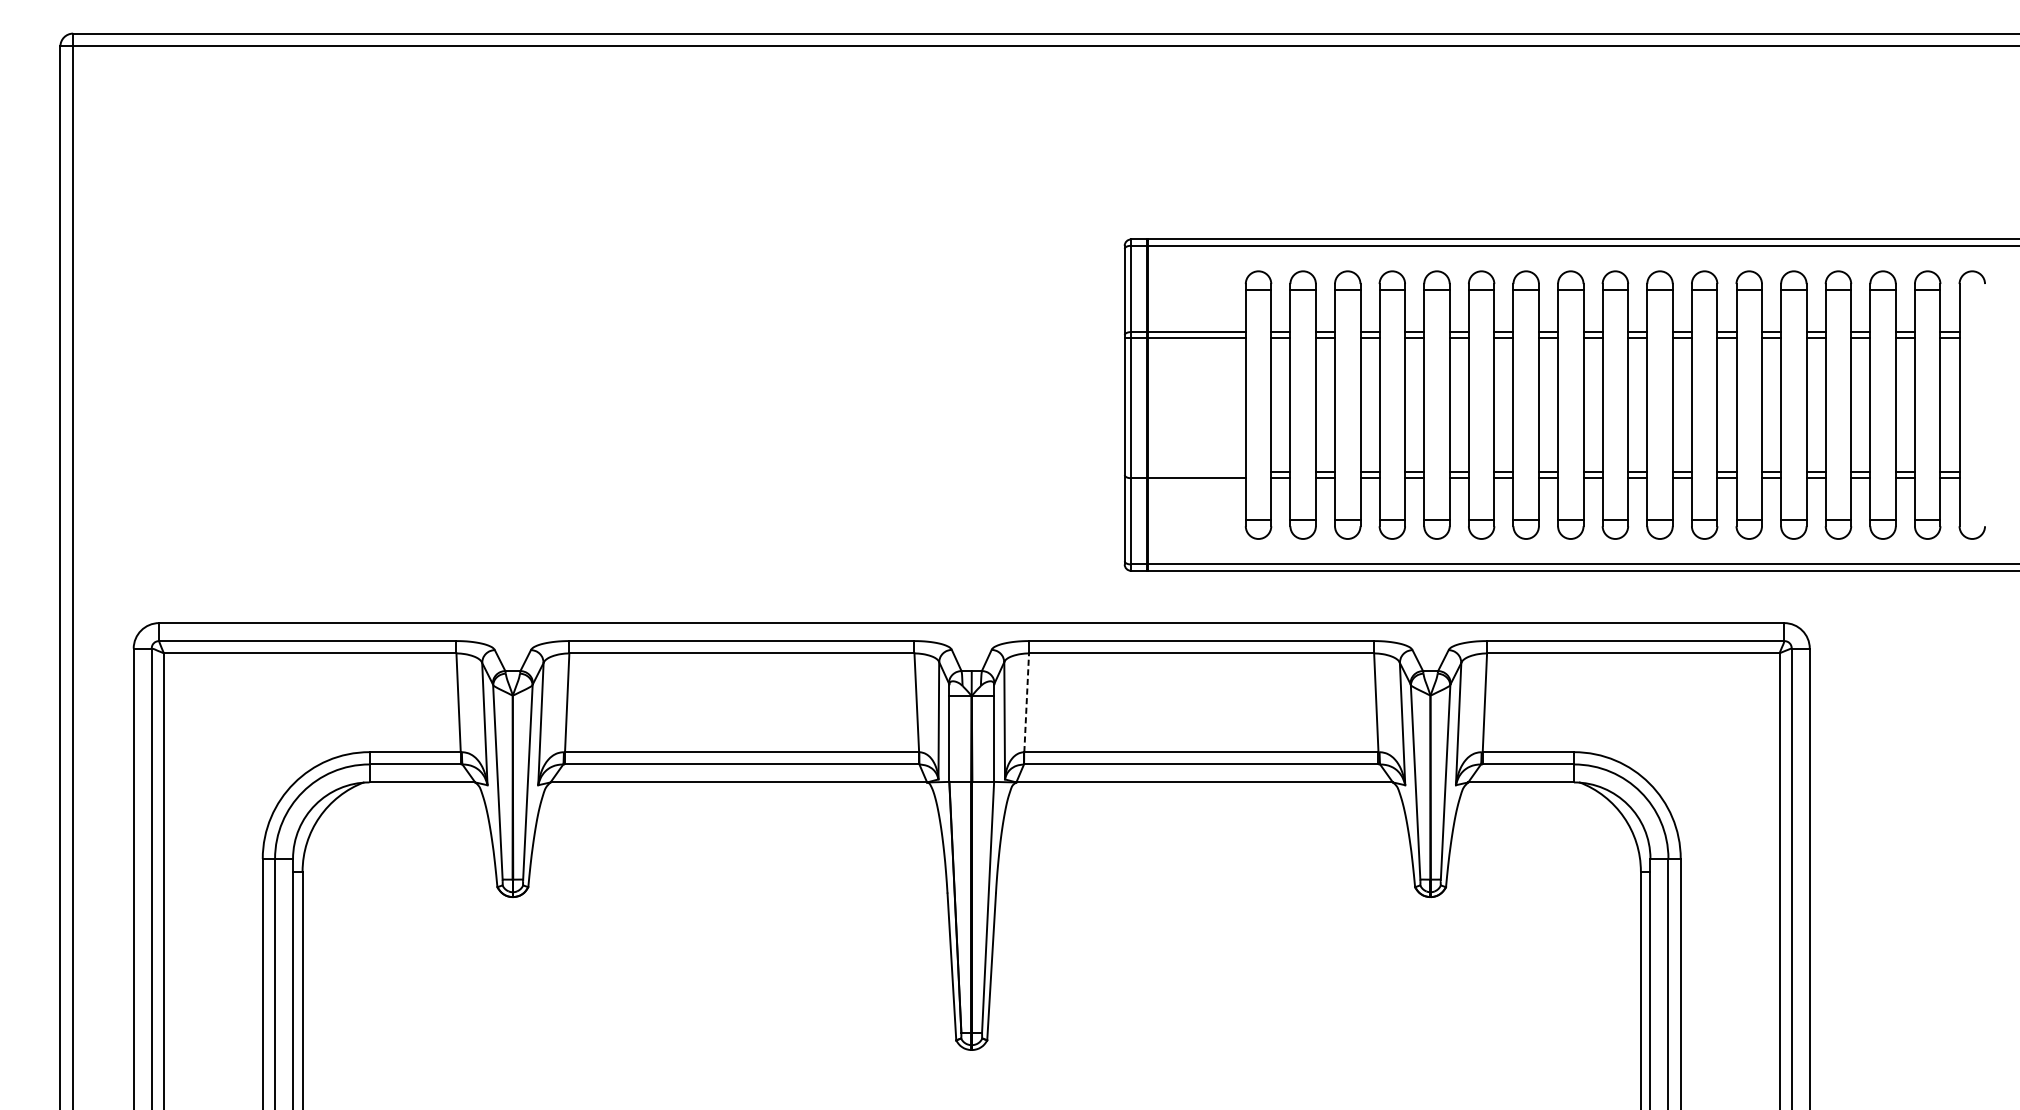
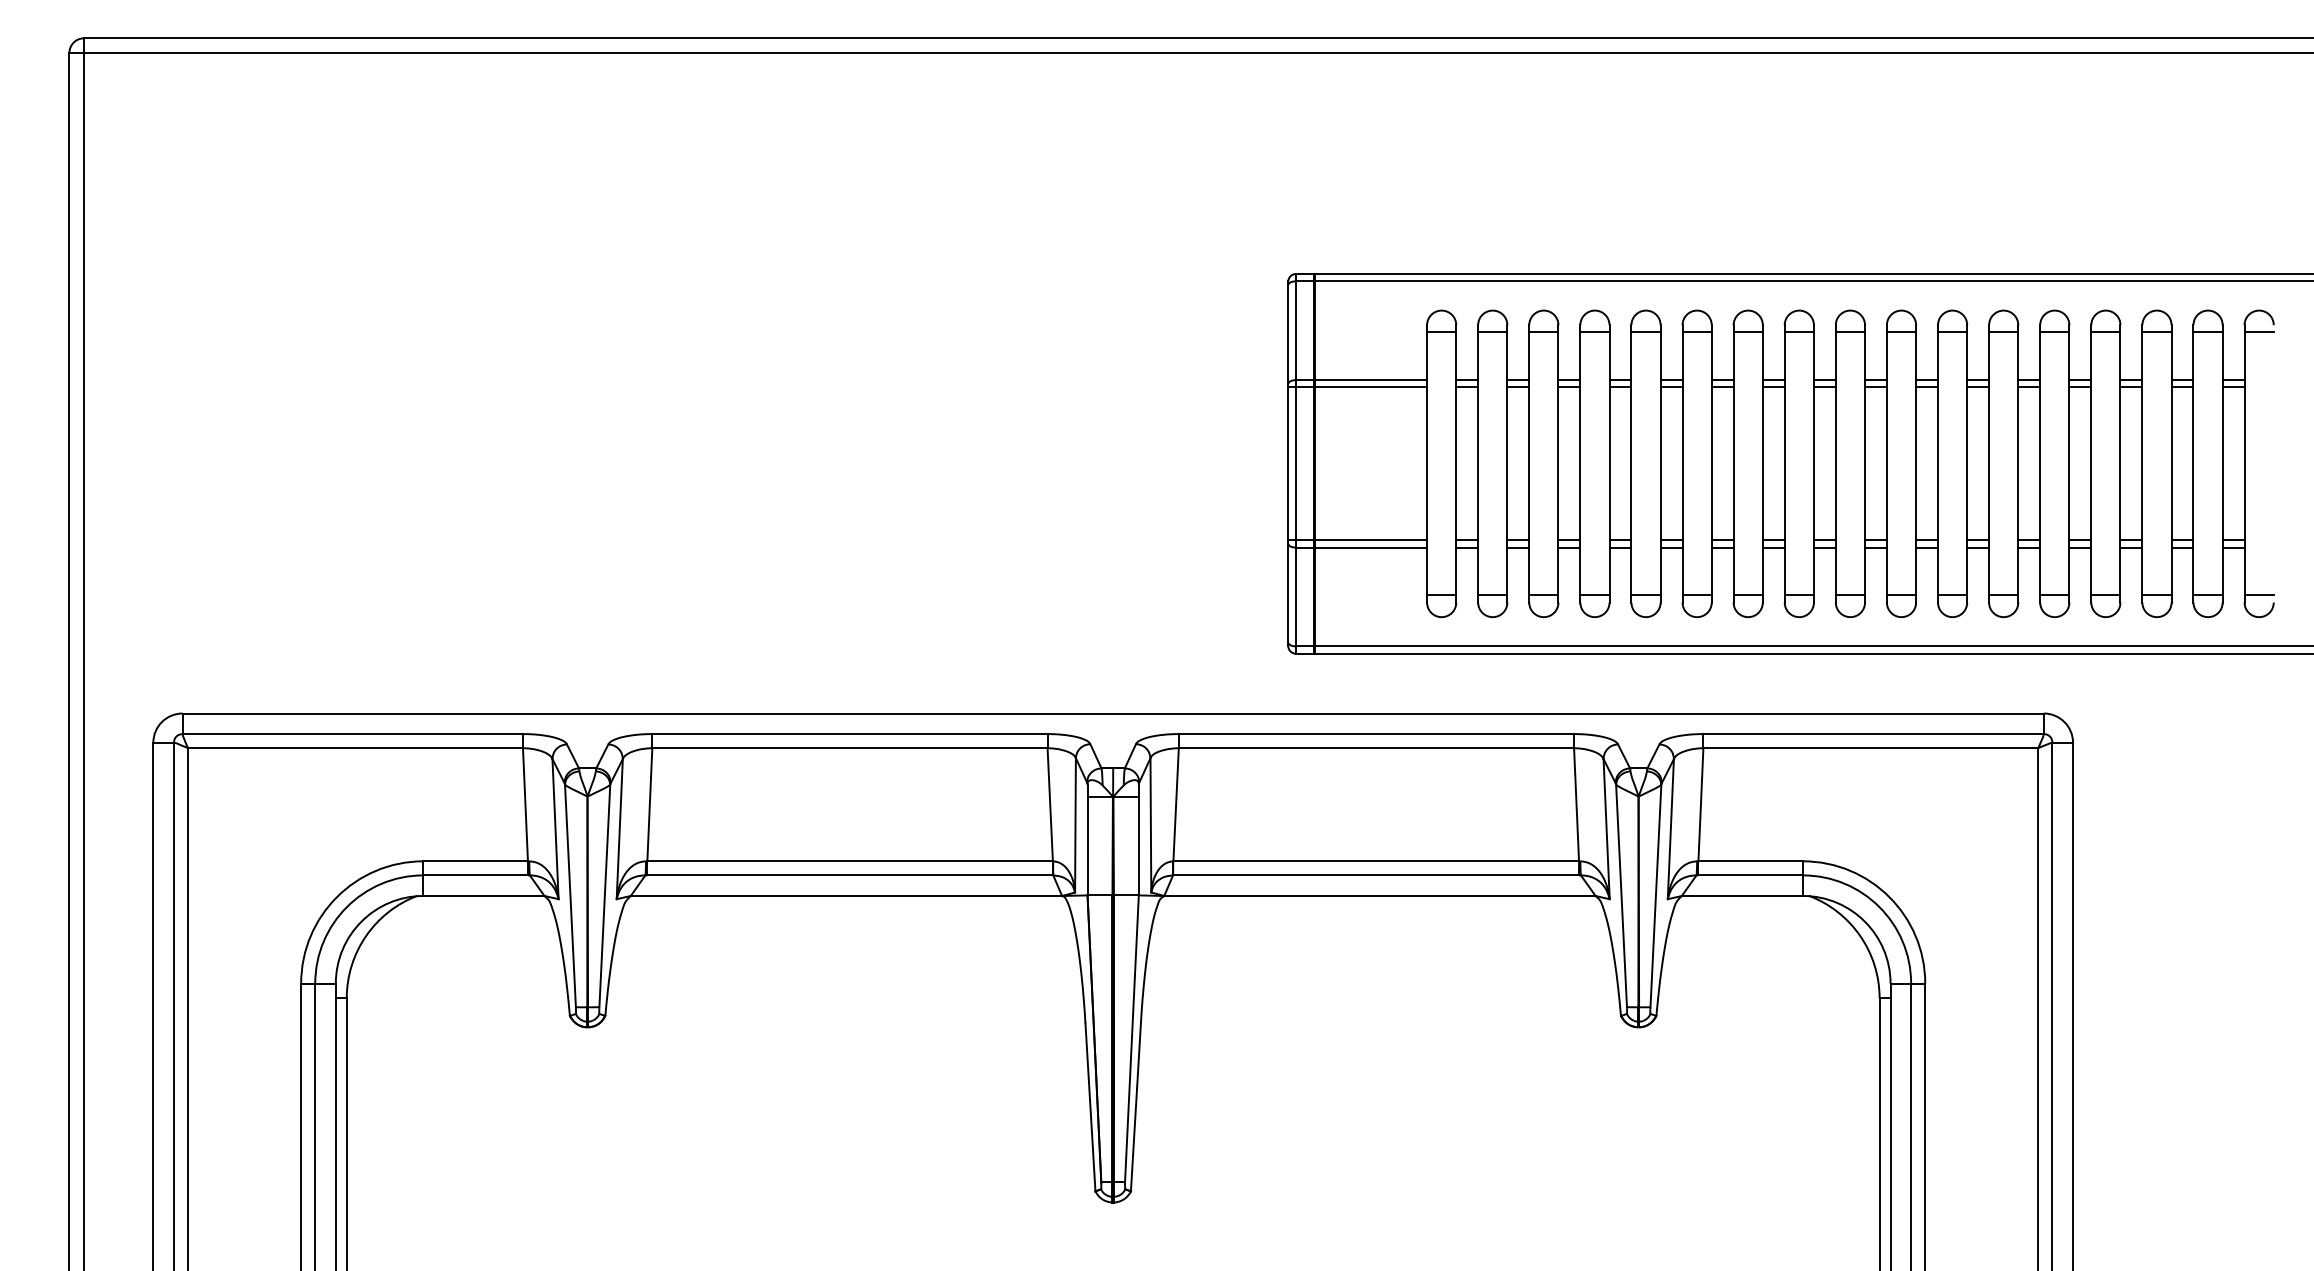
line: (1971, 290) -> (2258, 332), added
line: (1185, 472) -> (1357, 540), added
line: (1971, 520) -> (2258, 595), added
line: (1027, 702) -> (1176, 804), dashed -> solid

